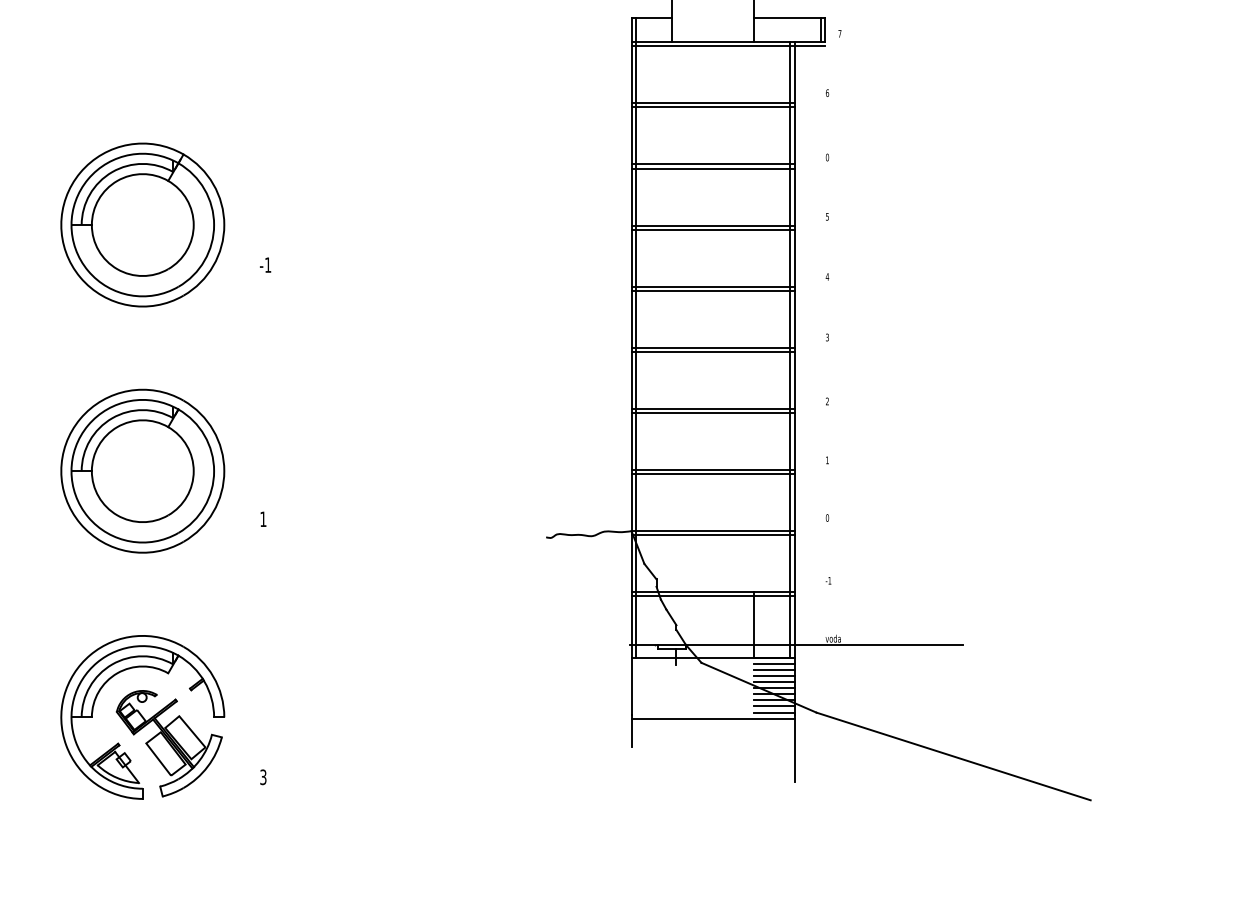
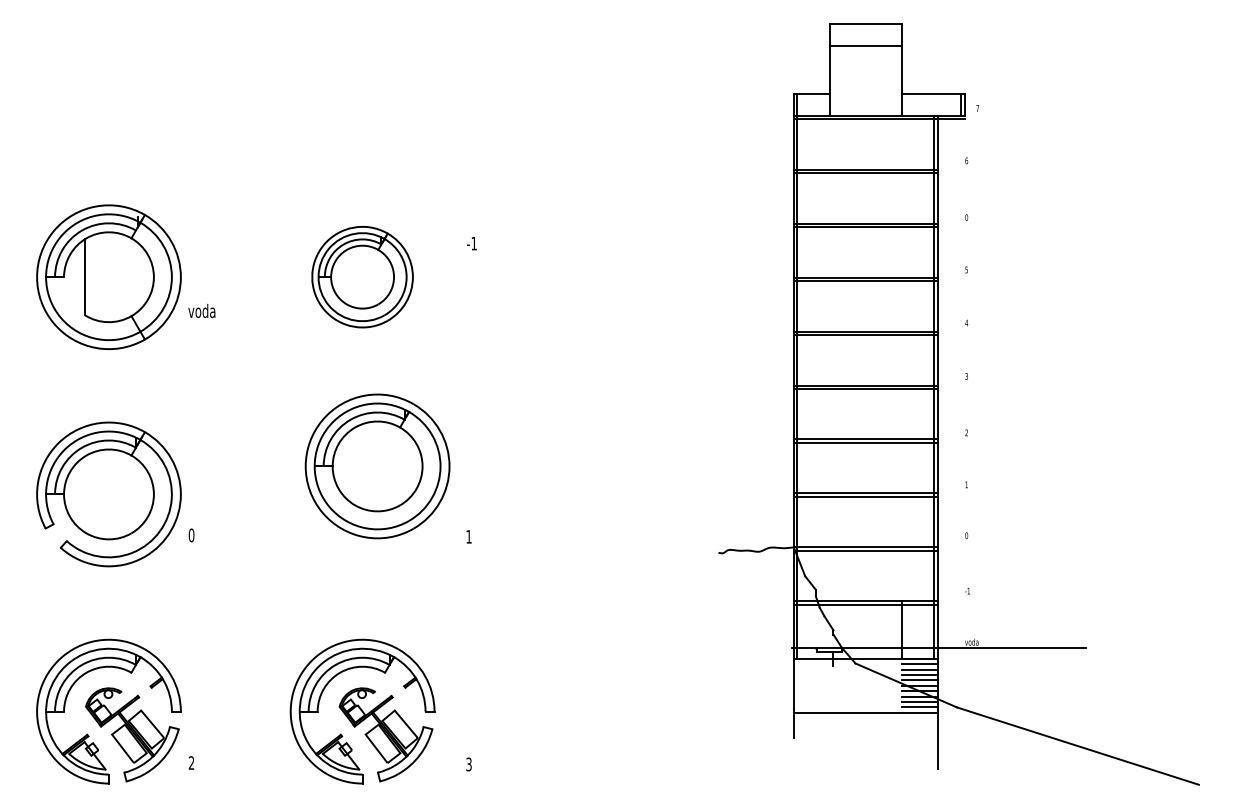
part: (142, 224) -> (362, 276), size x0.7
text: (265, 265) -> (471, 243), moved
part: (142, 471) -> (377, 466), moved

